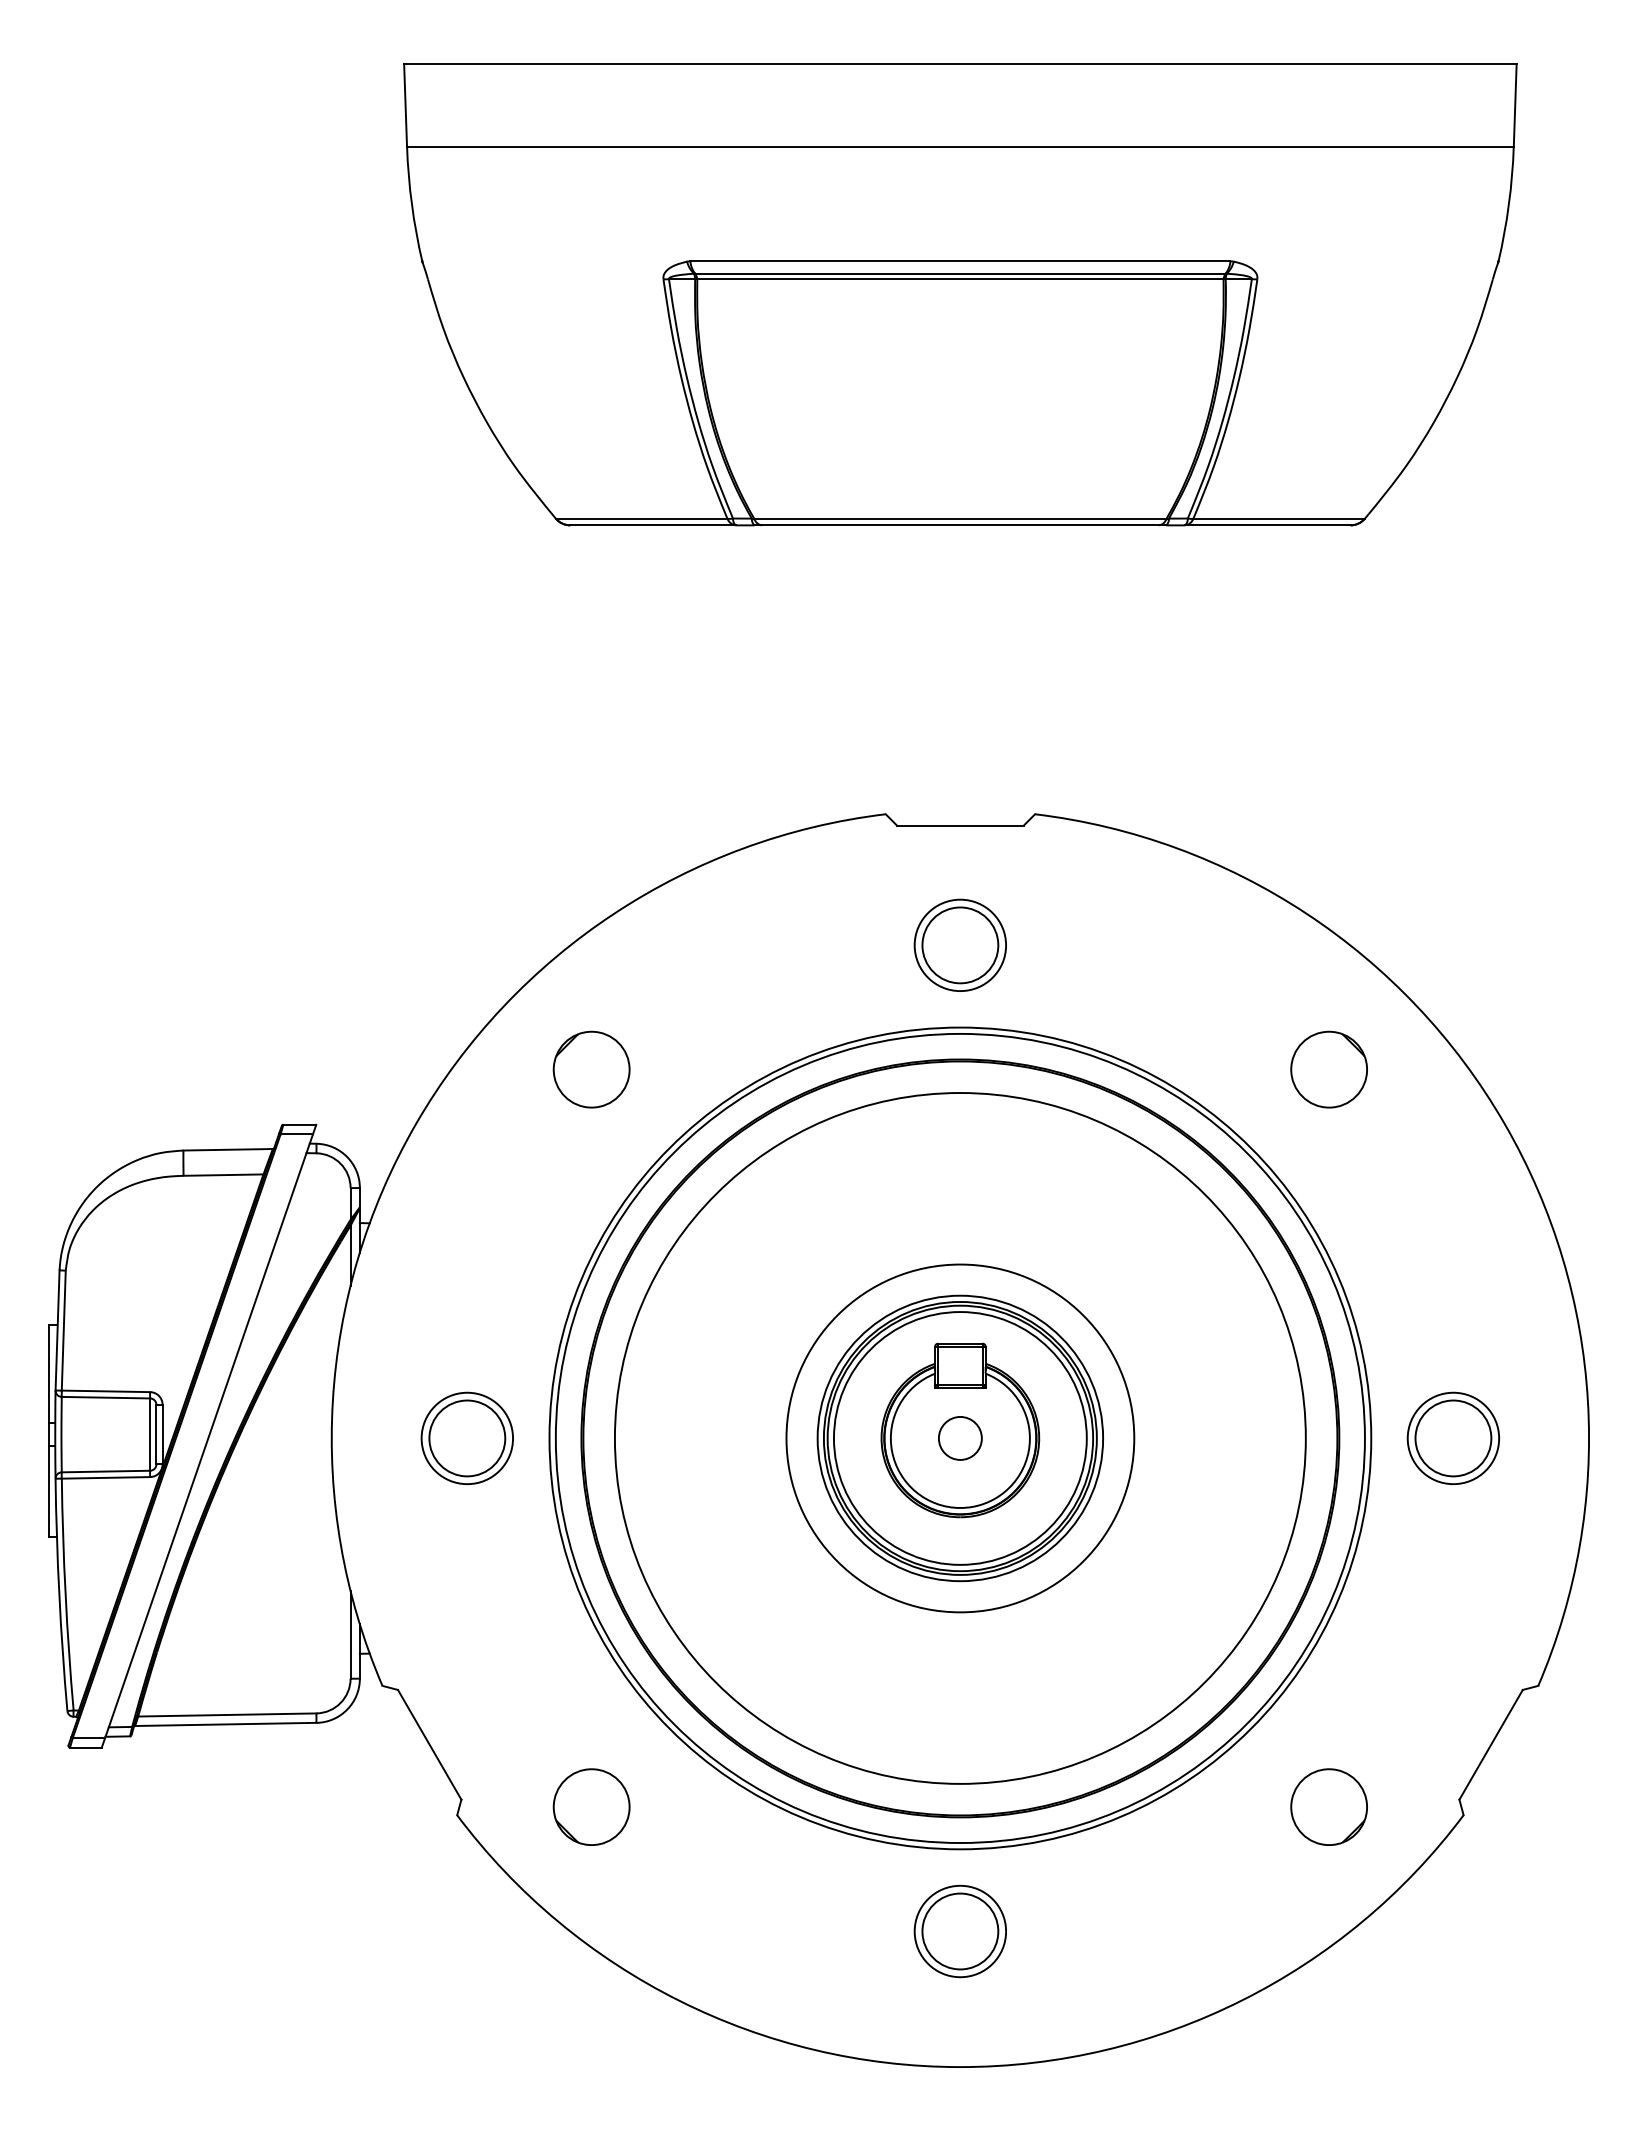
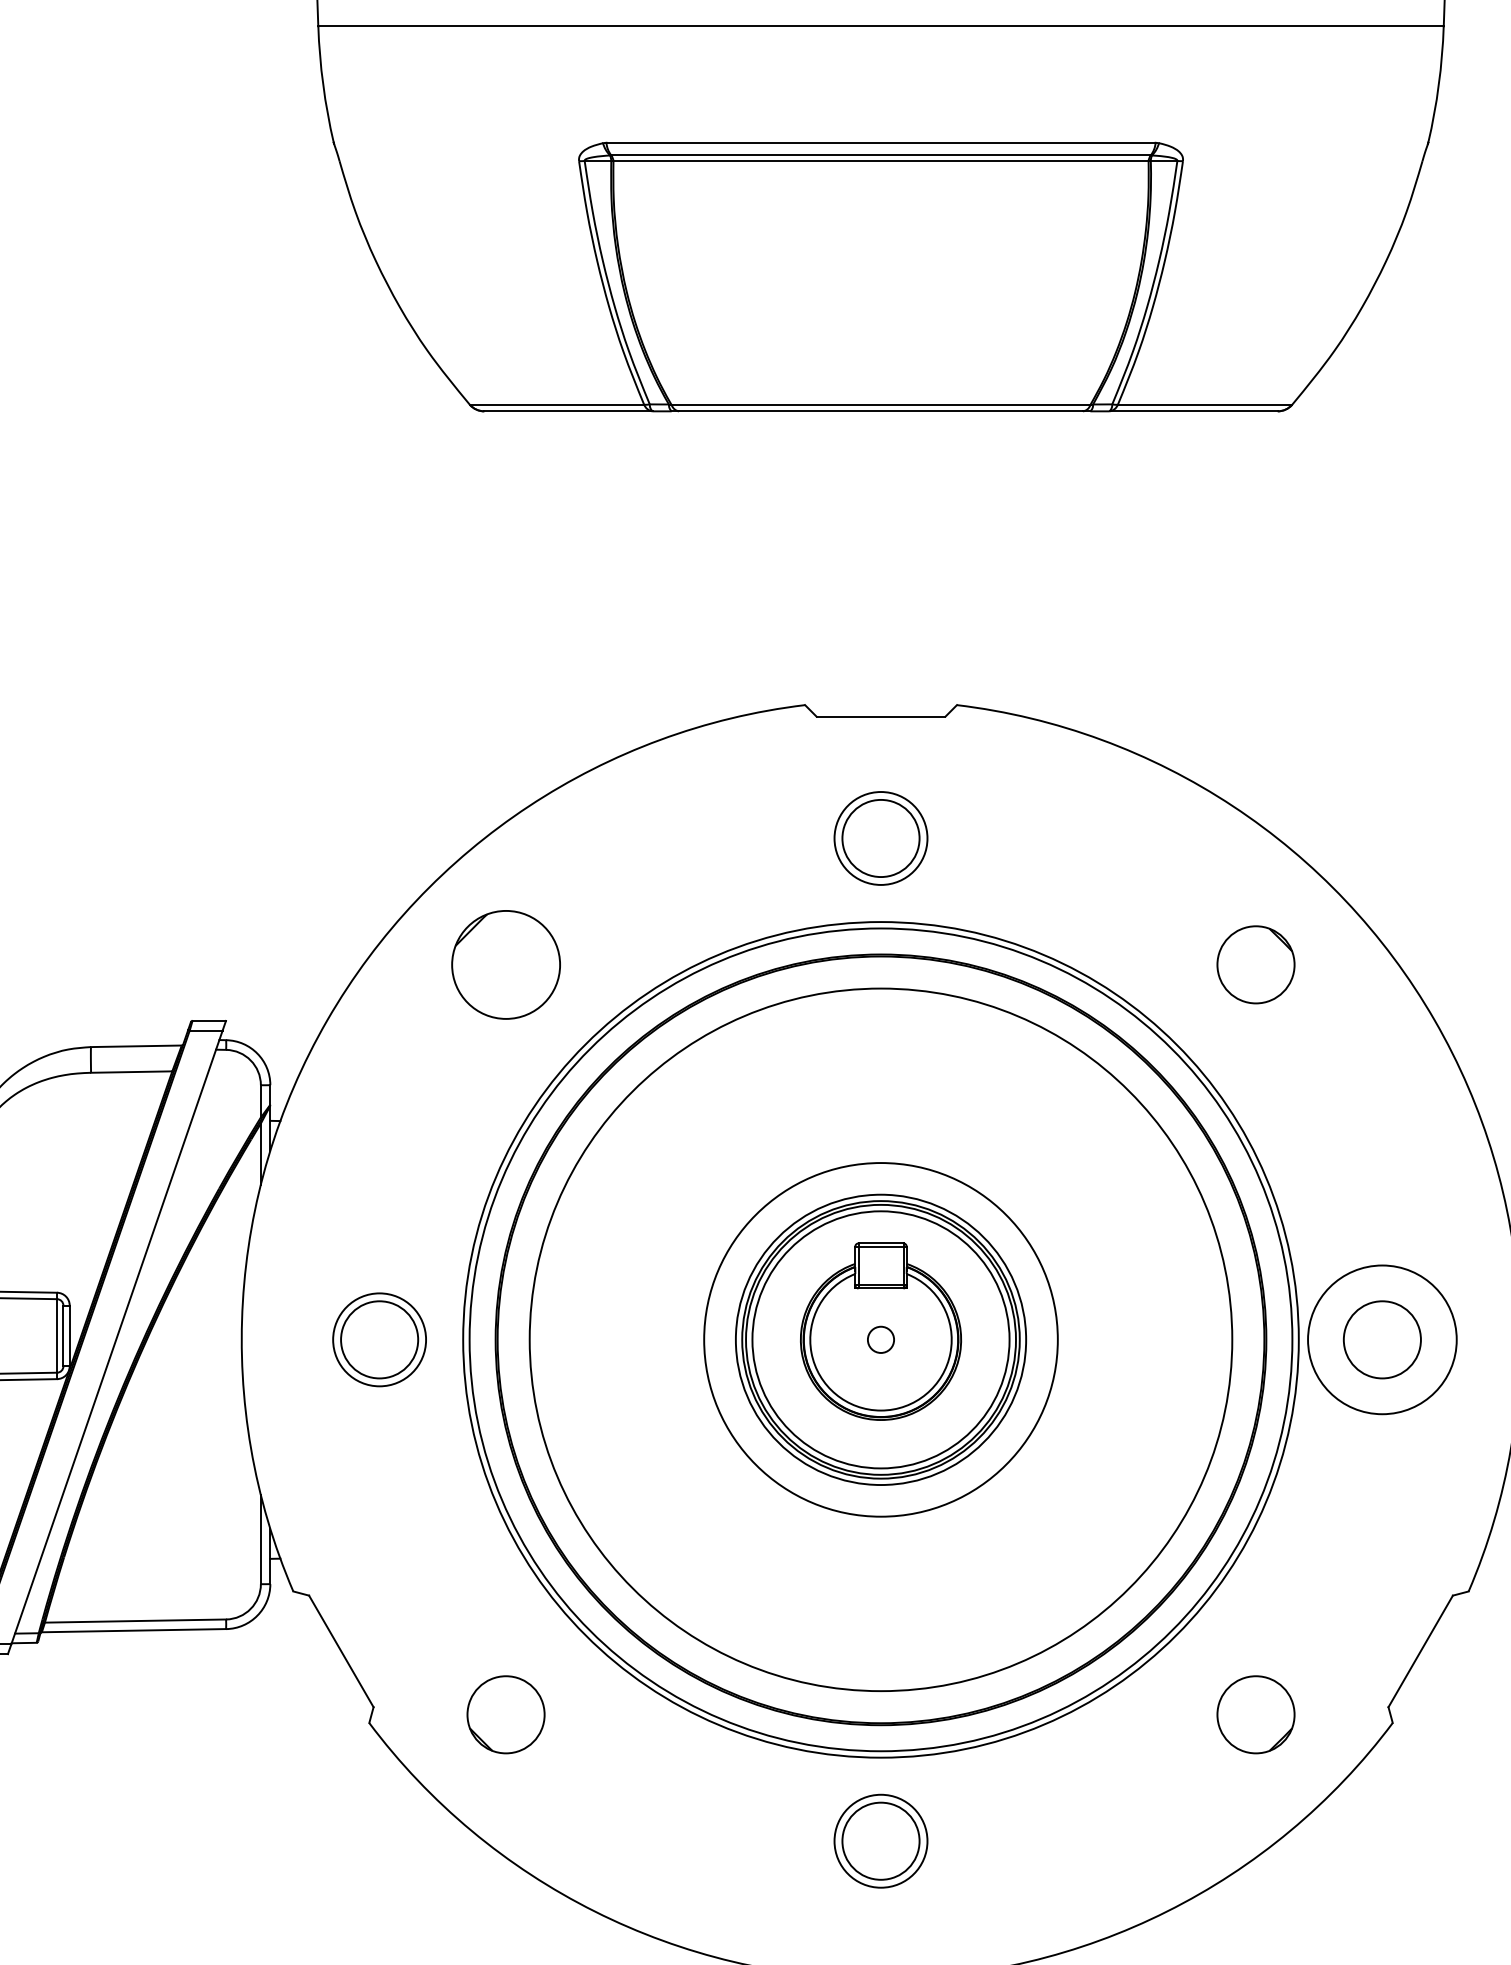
part: (591, 1069) -> (505, 964), size x1.4
circle: (959, 1437) -> (880, 1338), size x0.6
circle: (1453, 1438) -> (1382, 1339), size x1.6

